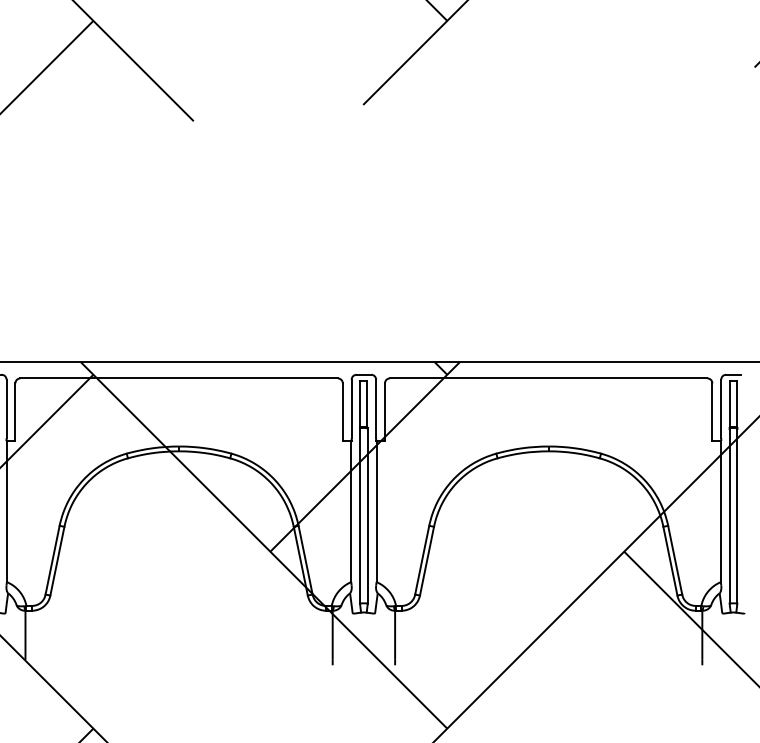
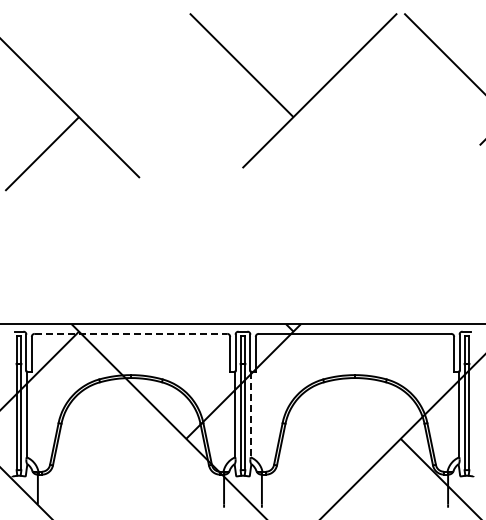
line: (179, 377) -> (131, 333), solid -> dashed
line: (376, 511) -> (250, 414), solid -> dashed

